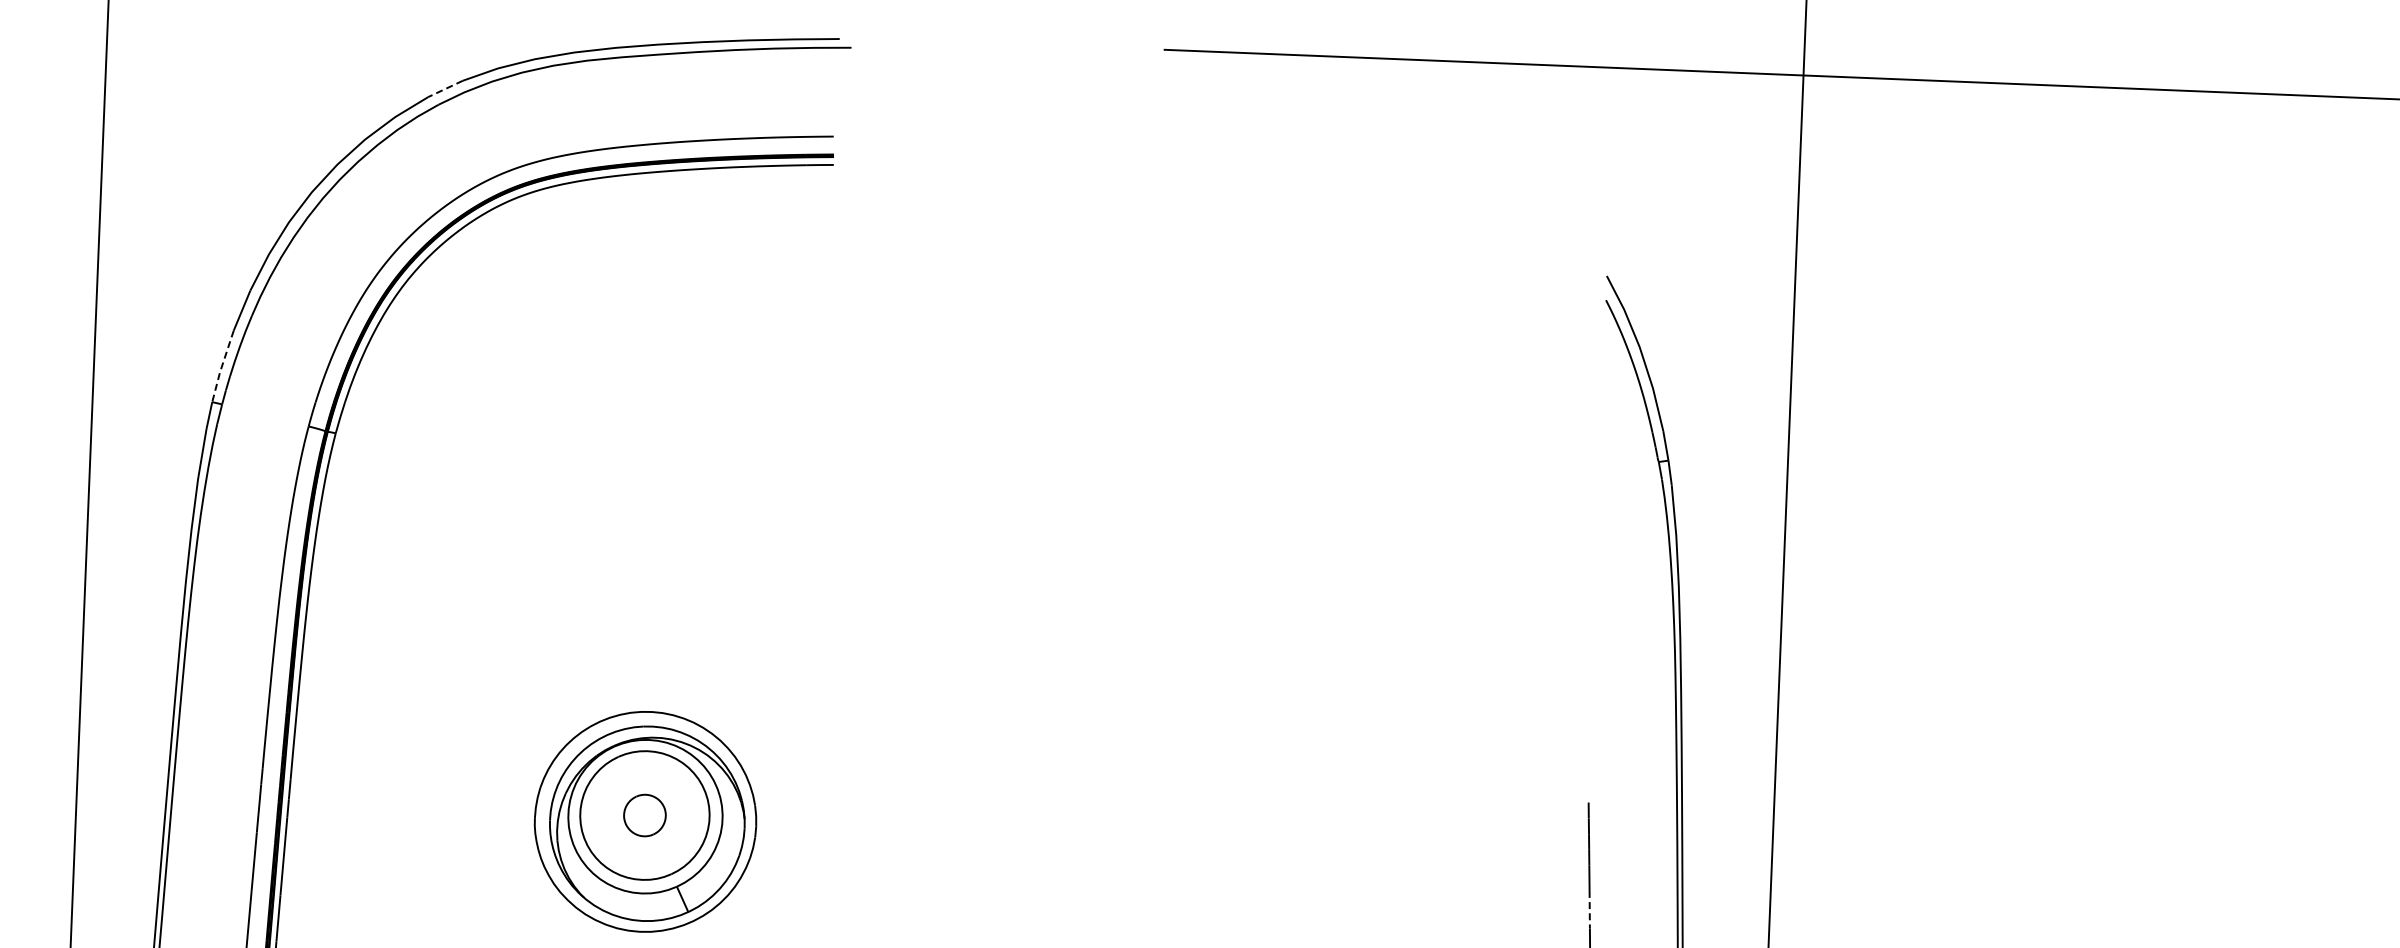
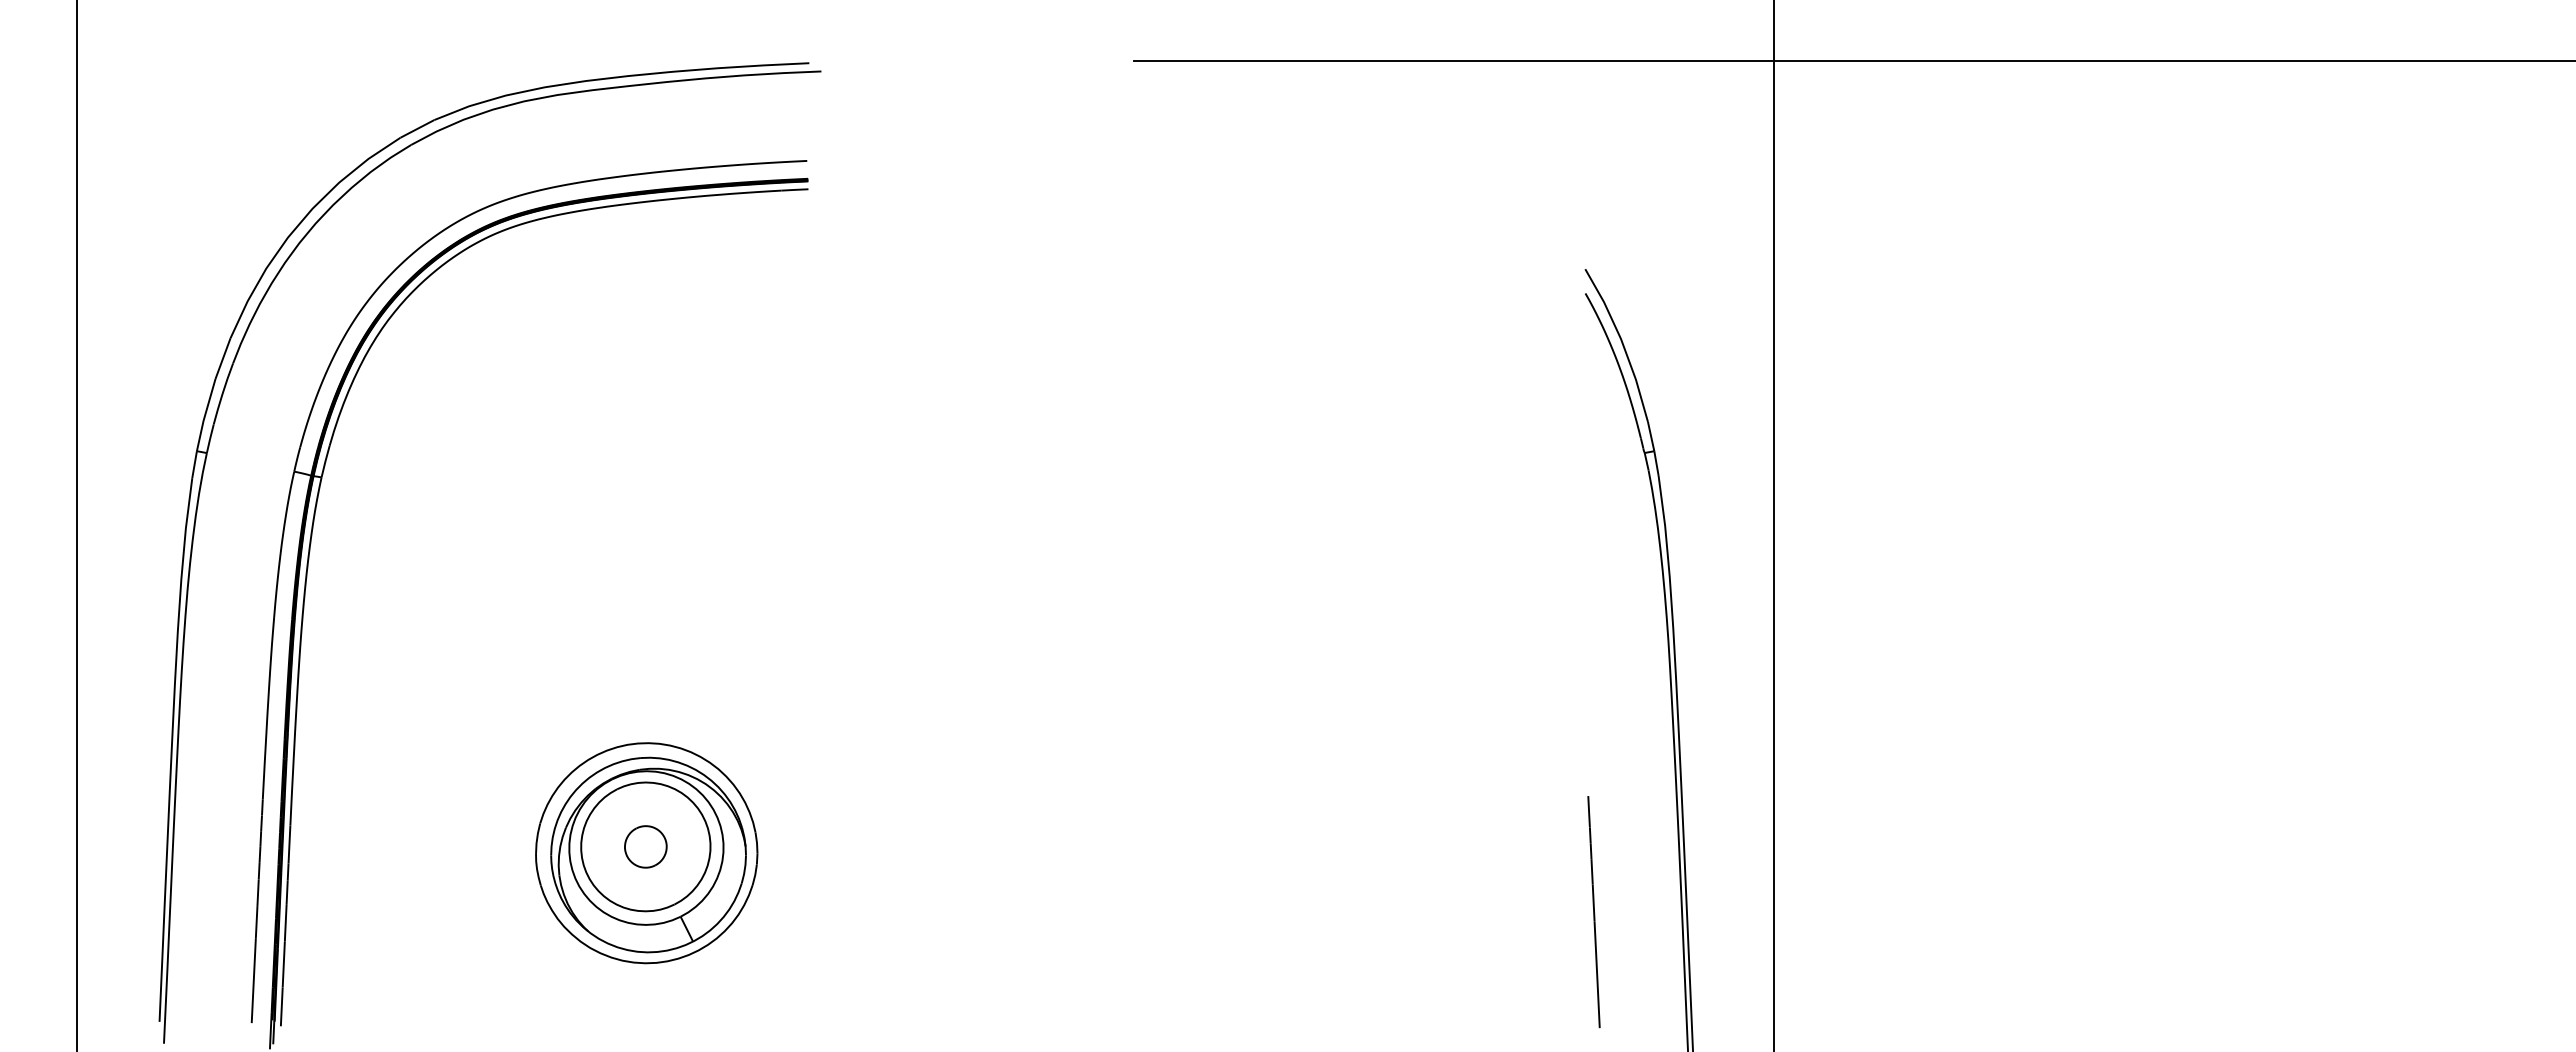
line: (444, 89) -> (416, 129), dashed -> solid
line: (222, 366) -> (205, 415), dashed -> solid
line: (1589, 910) -> (1593, 903), dashed -> solid

